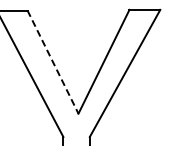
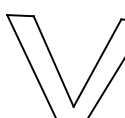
line: (53, 62) -> (54, 61), dashed -> solid

